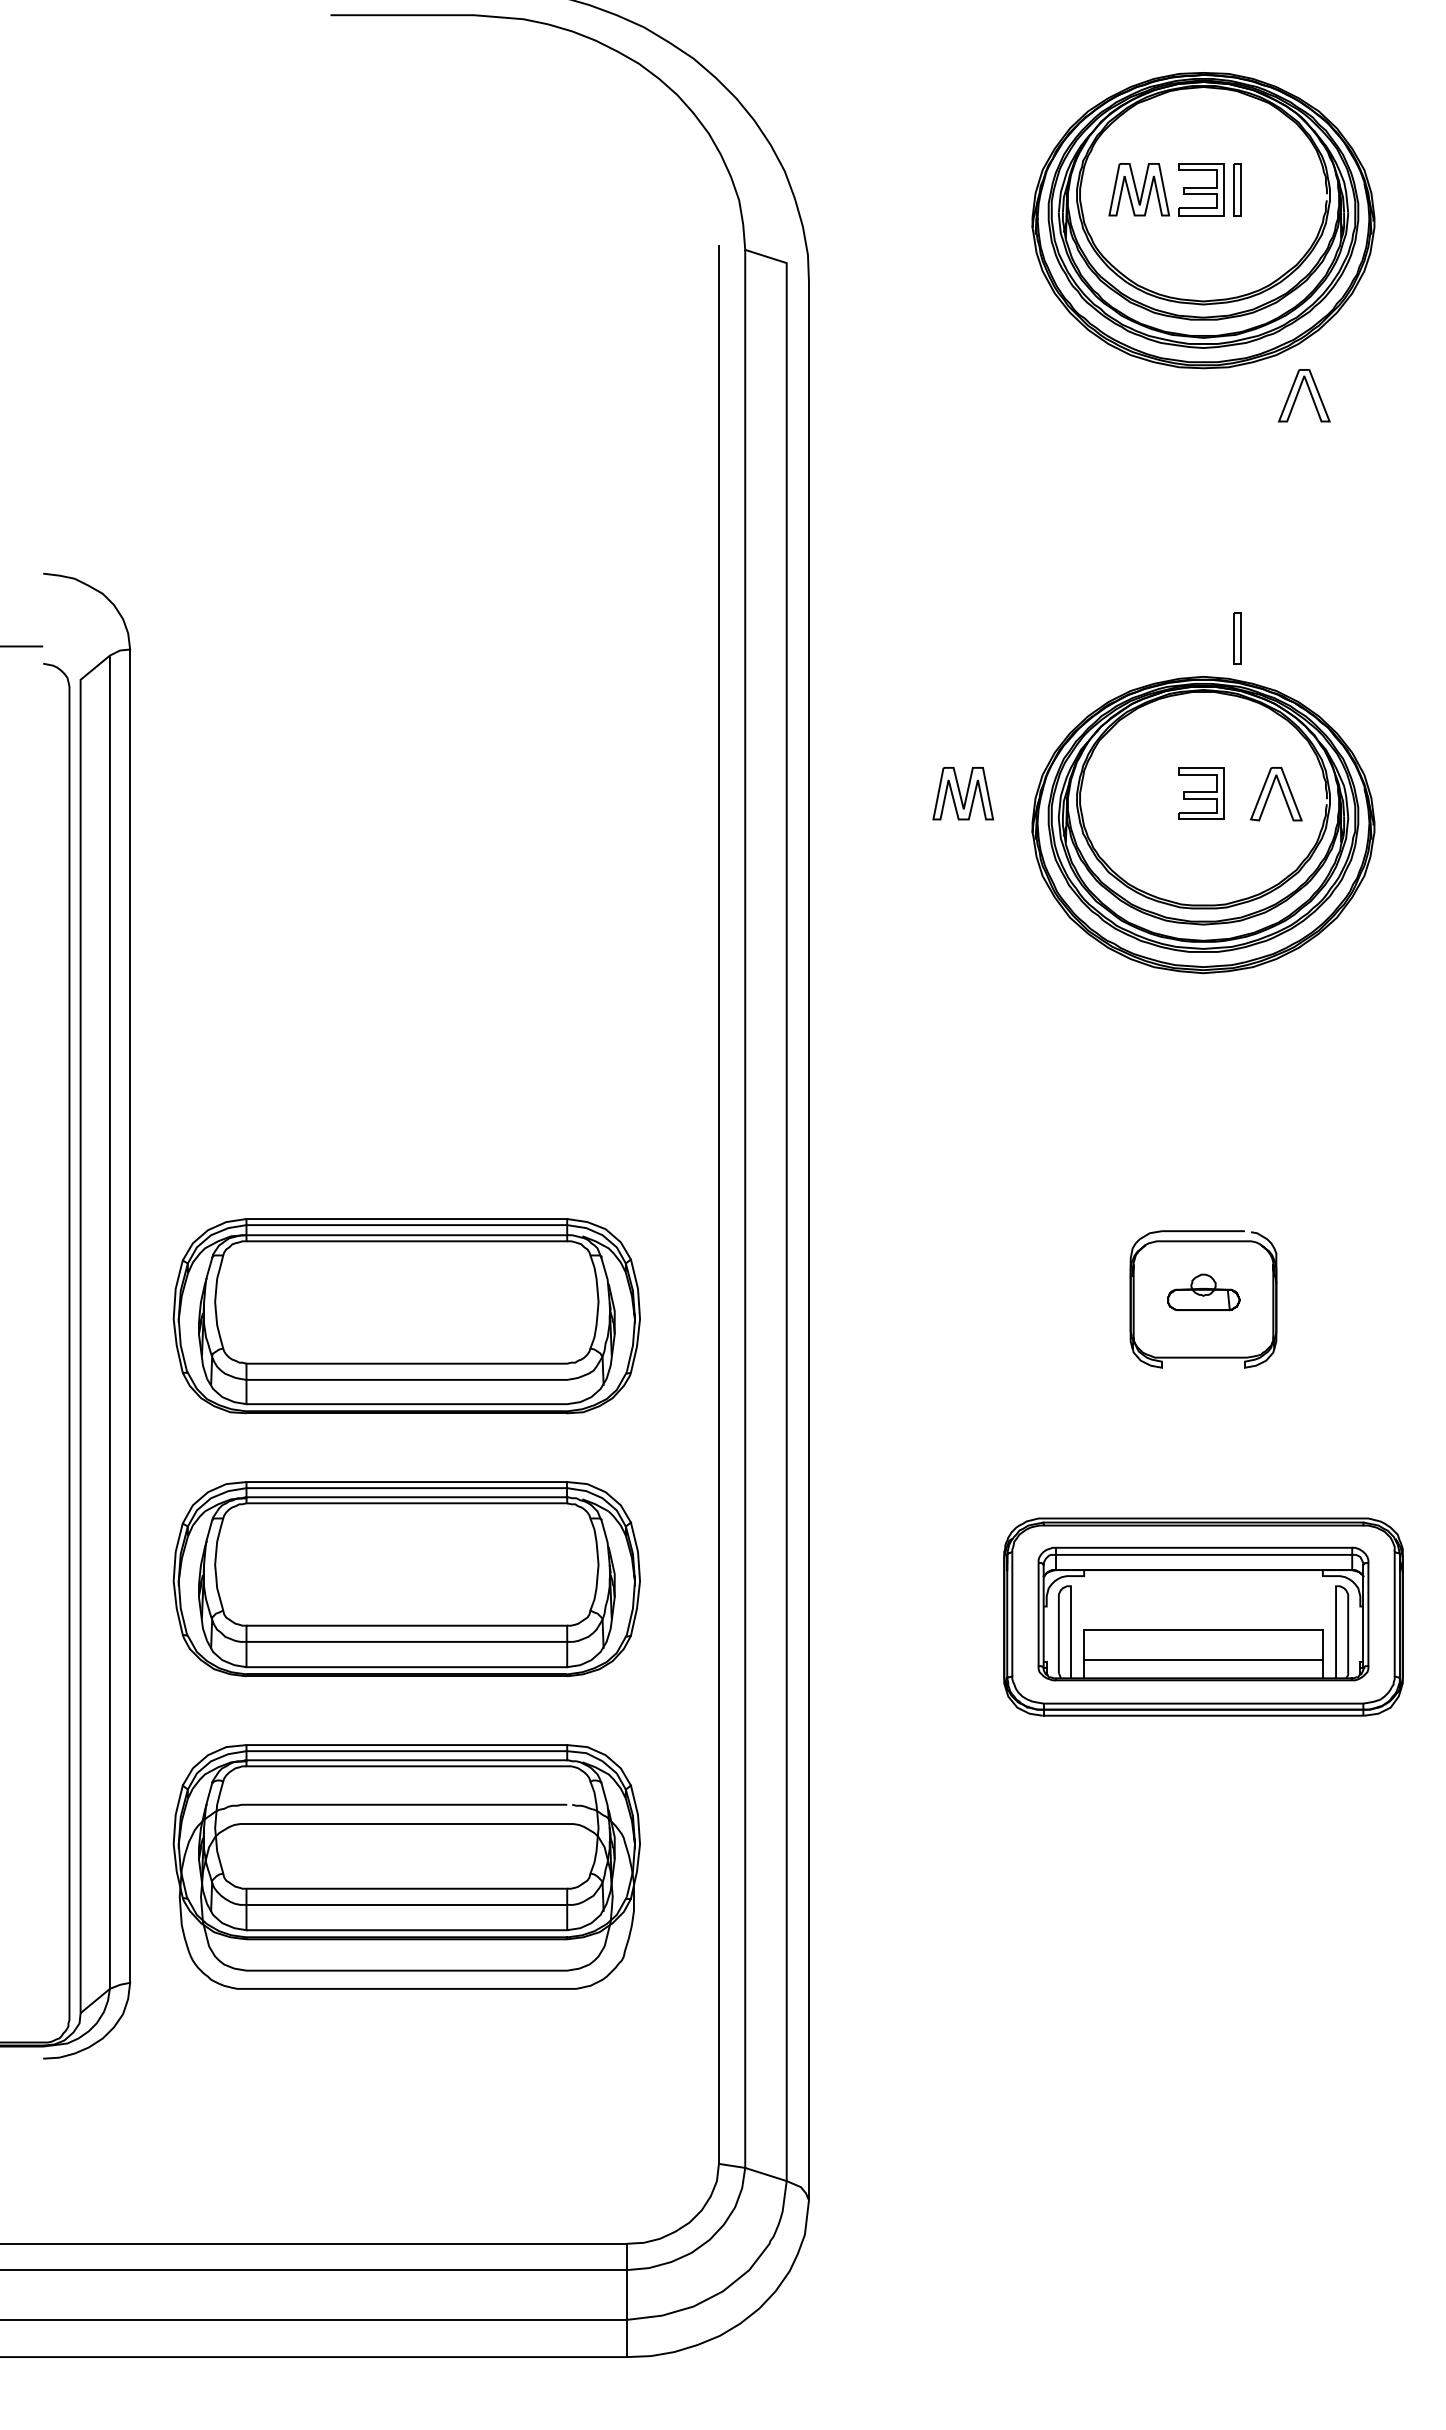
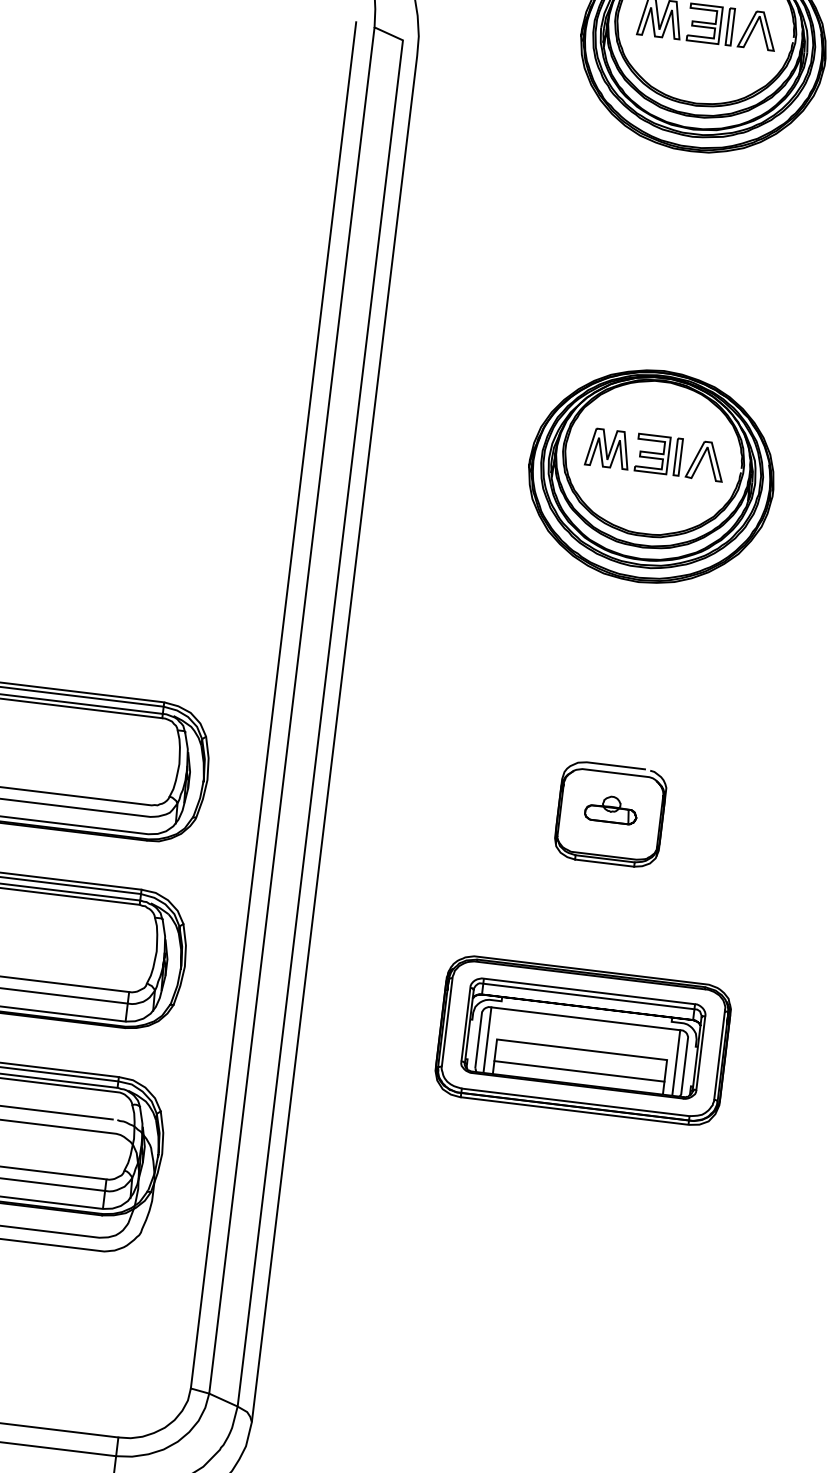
part: (1303, 395) -> (757, 30), moved
part: (1237, 638) -> (678, 457), moved
part: (962, 793) -> (607, 448), moved
line: (1203, 1361) -> (605, 858), added
line: (1203, 1367) -> (604, 862), added
line: (1203, 1586) -> (585, 1018), added

